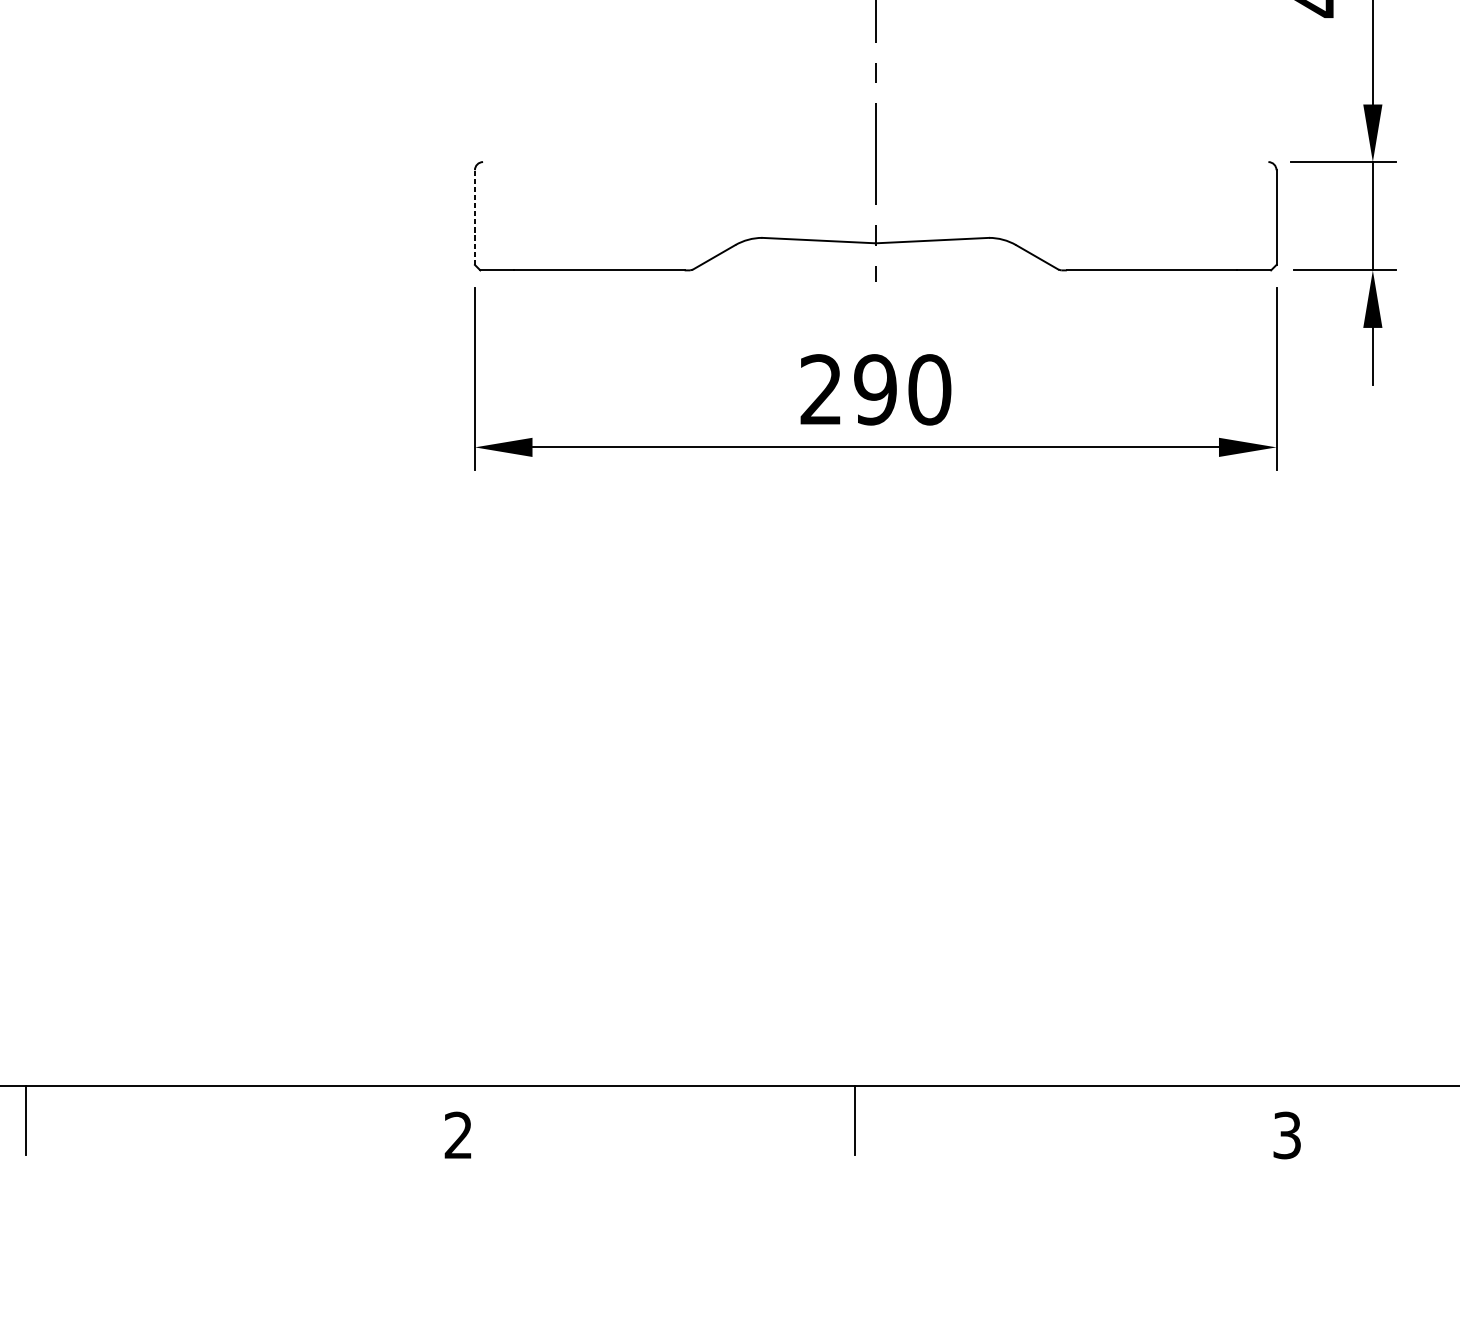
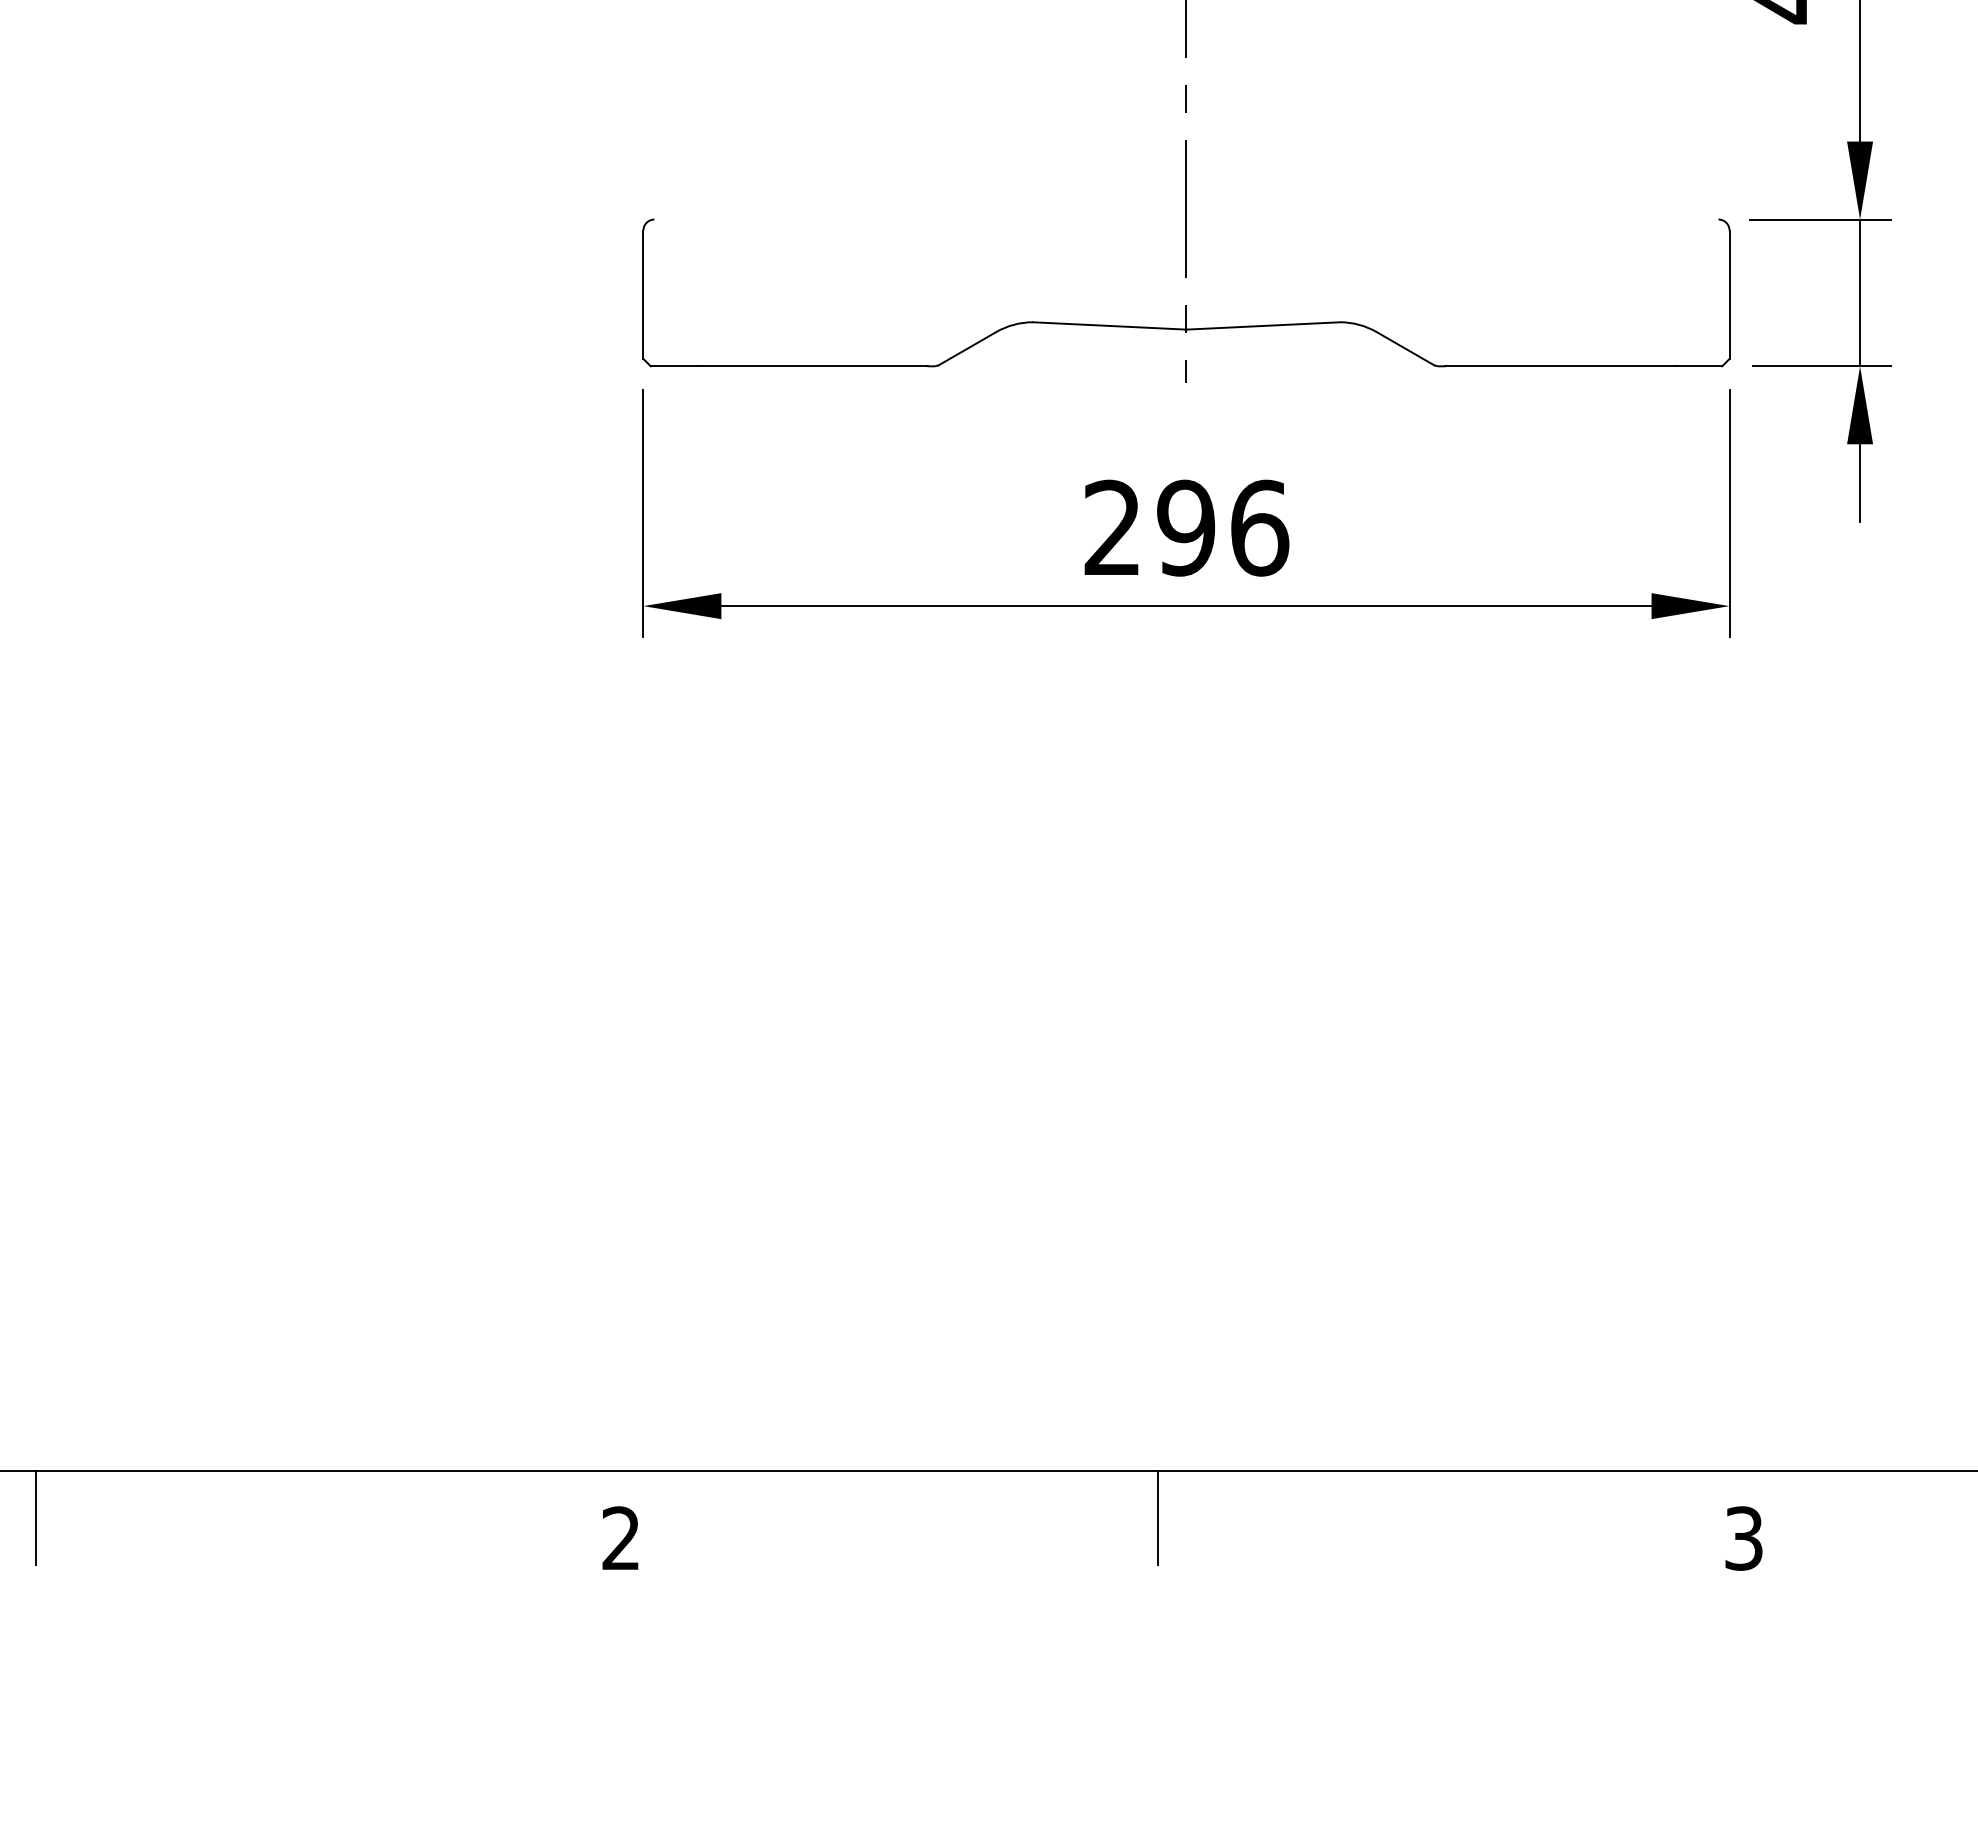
line: (475, 217) -> (643, 294), dashed -> solid
text: (929, 389) -> (1259, 527), 290 -> 296

